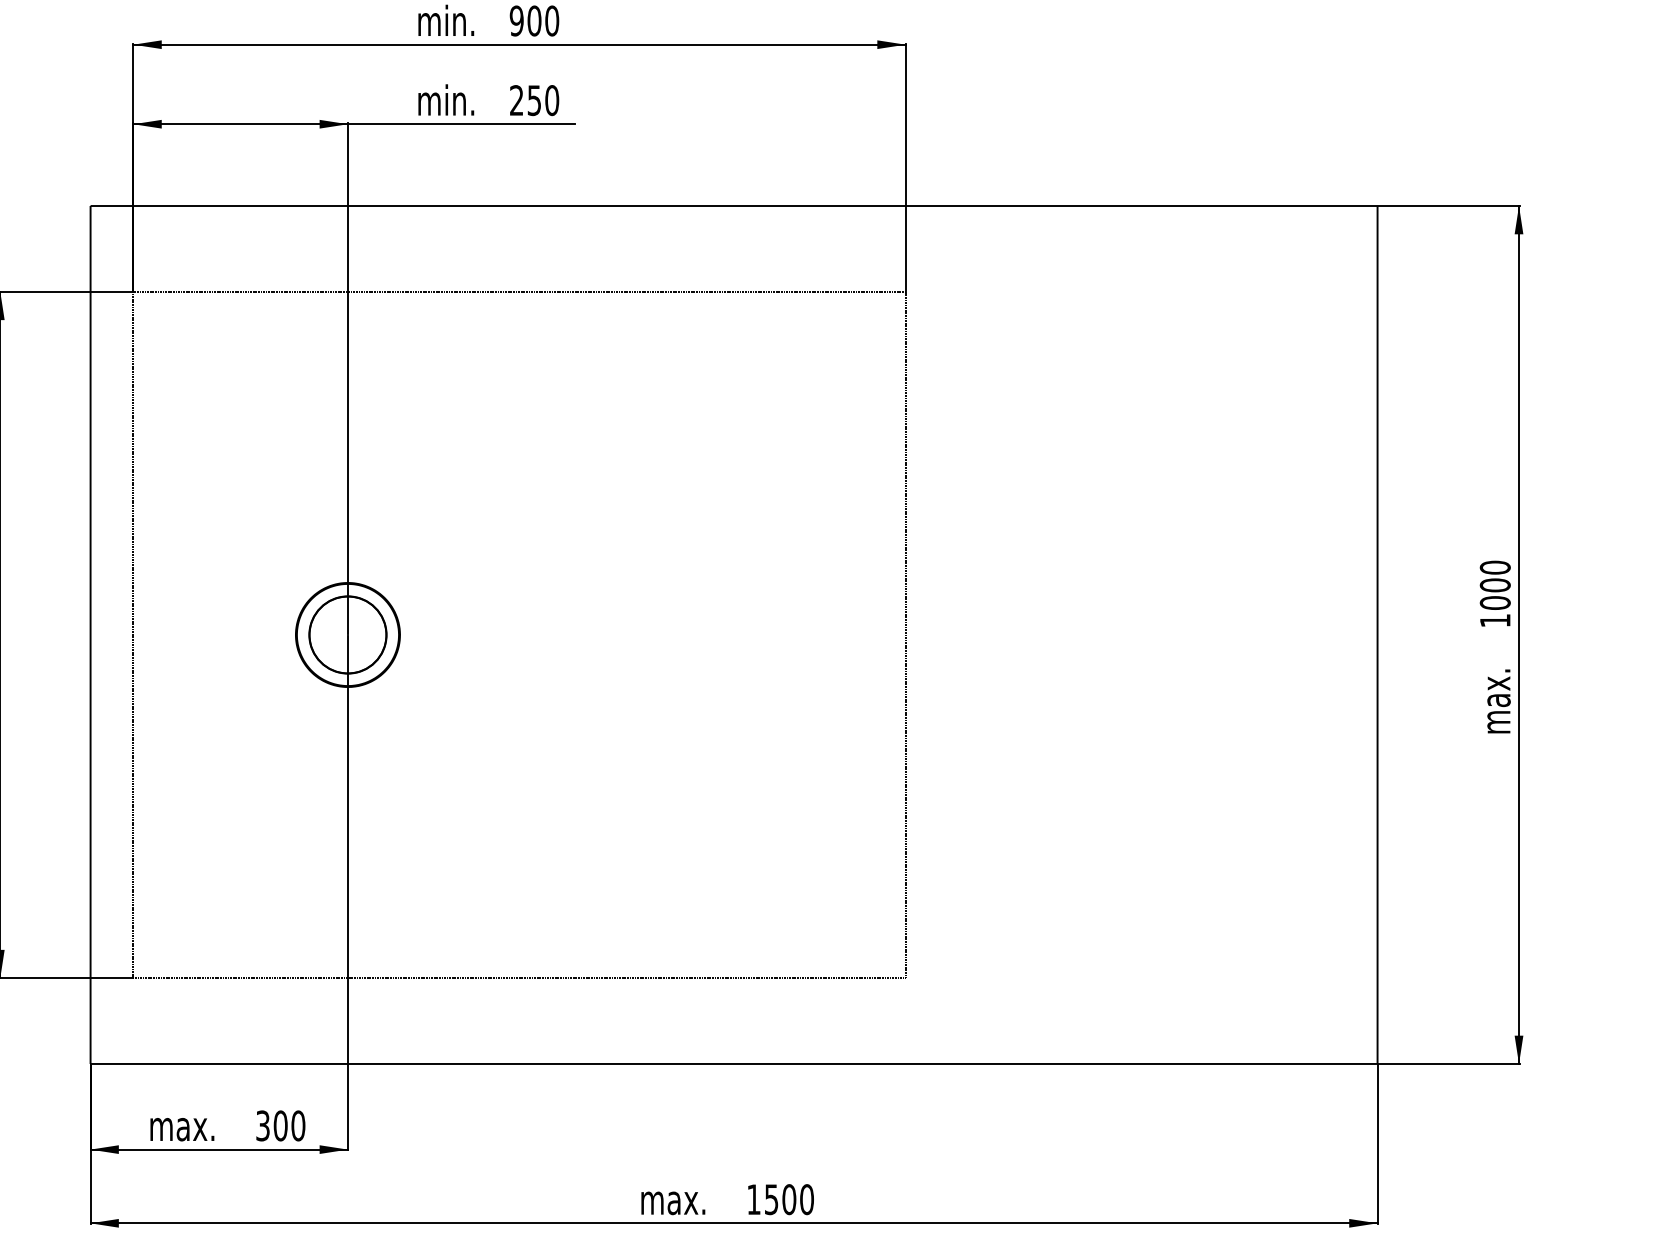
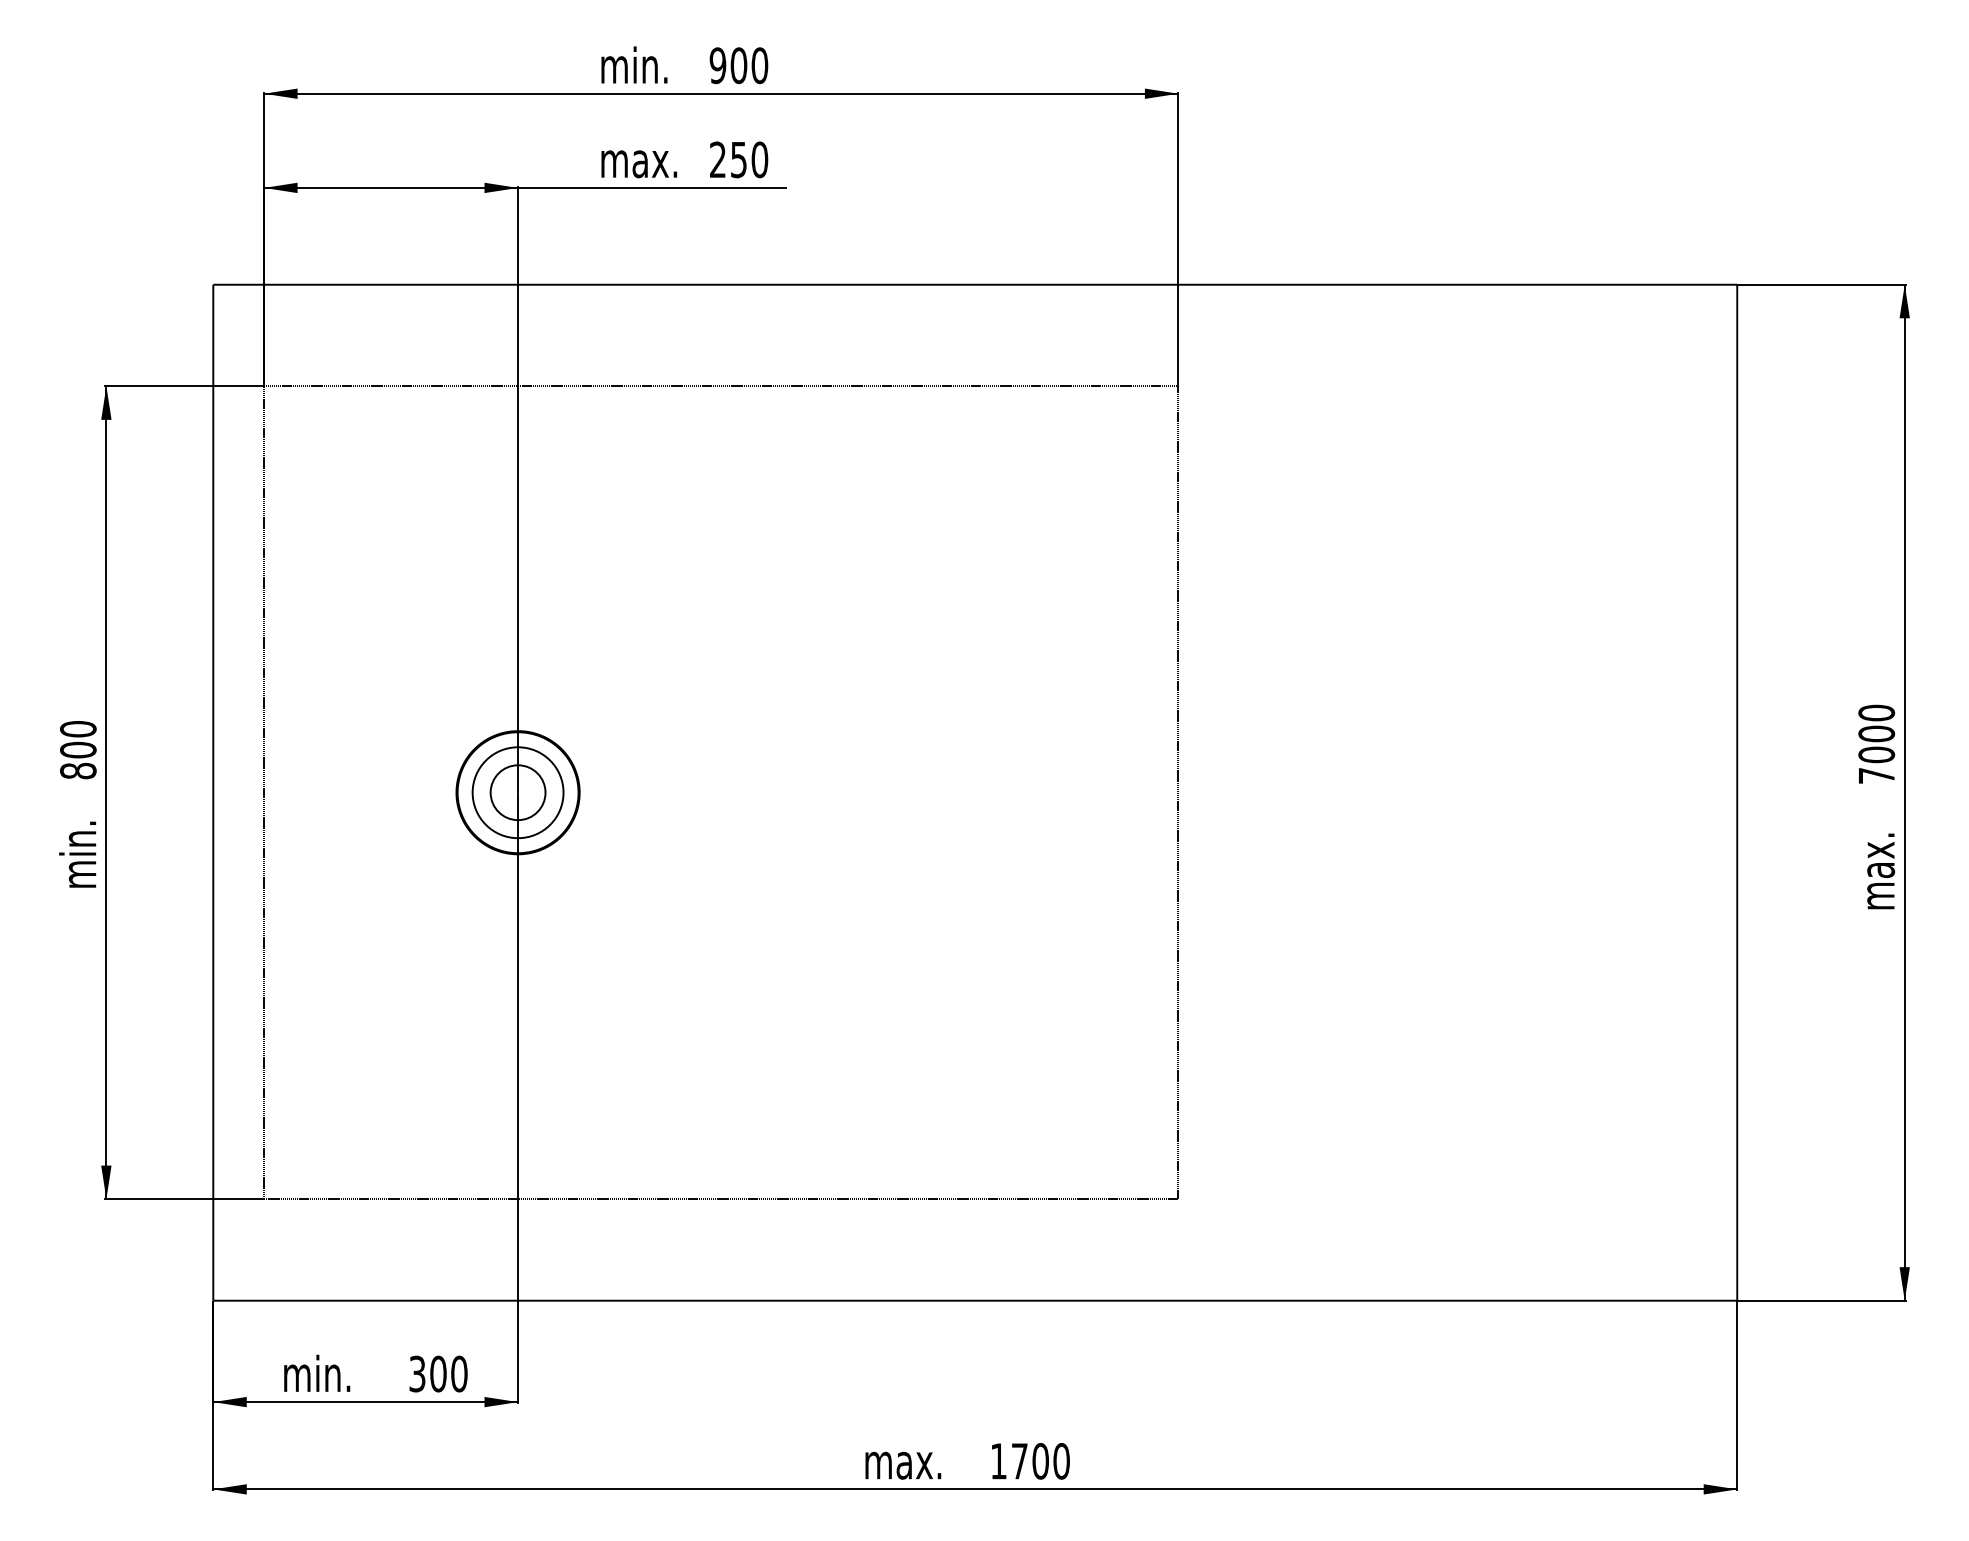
text: (463, 100) -> (654, 159), min. -> max.
text: (1495, 620) -> (1876, 775), 1000 -> 7000
circle: (347, 634) -> (517, 792), size x0.6
text: (195, 1125) -> (337, 1373), max. -> min.
text: (771, 1199) -> (1019, 1461), 1500 -> 1700

